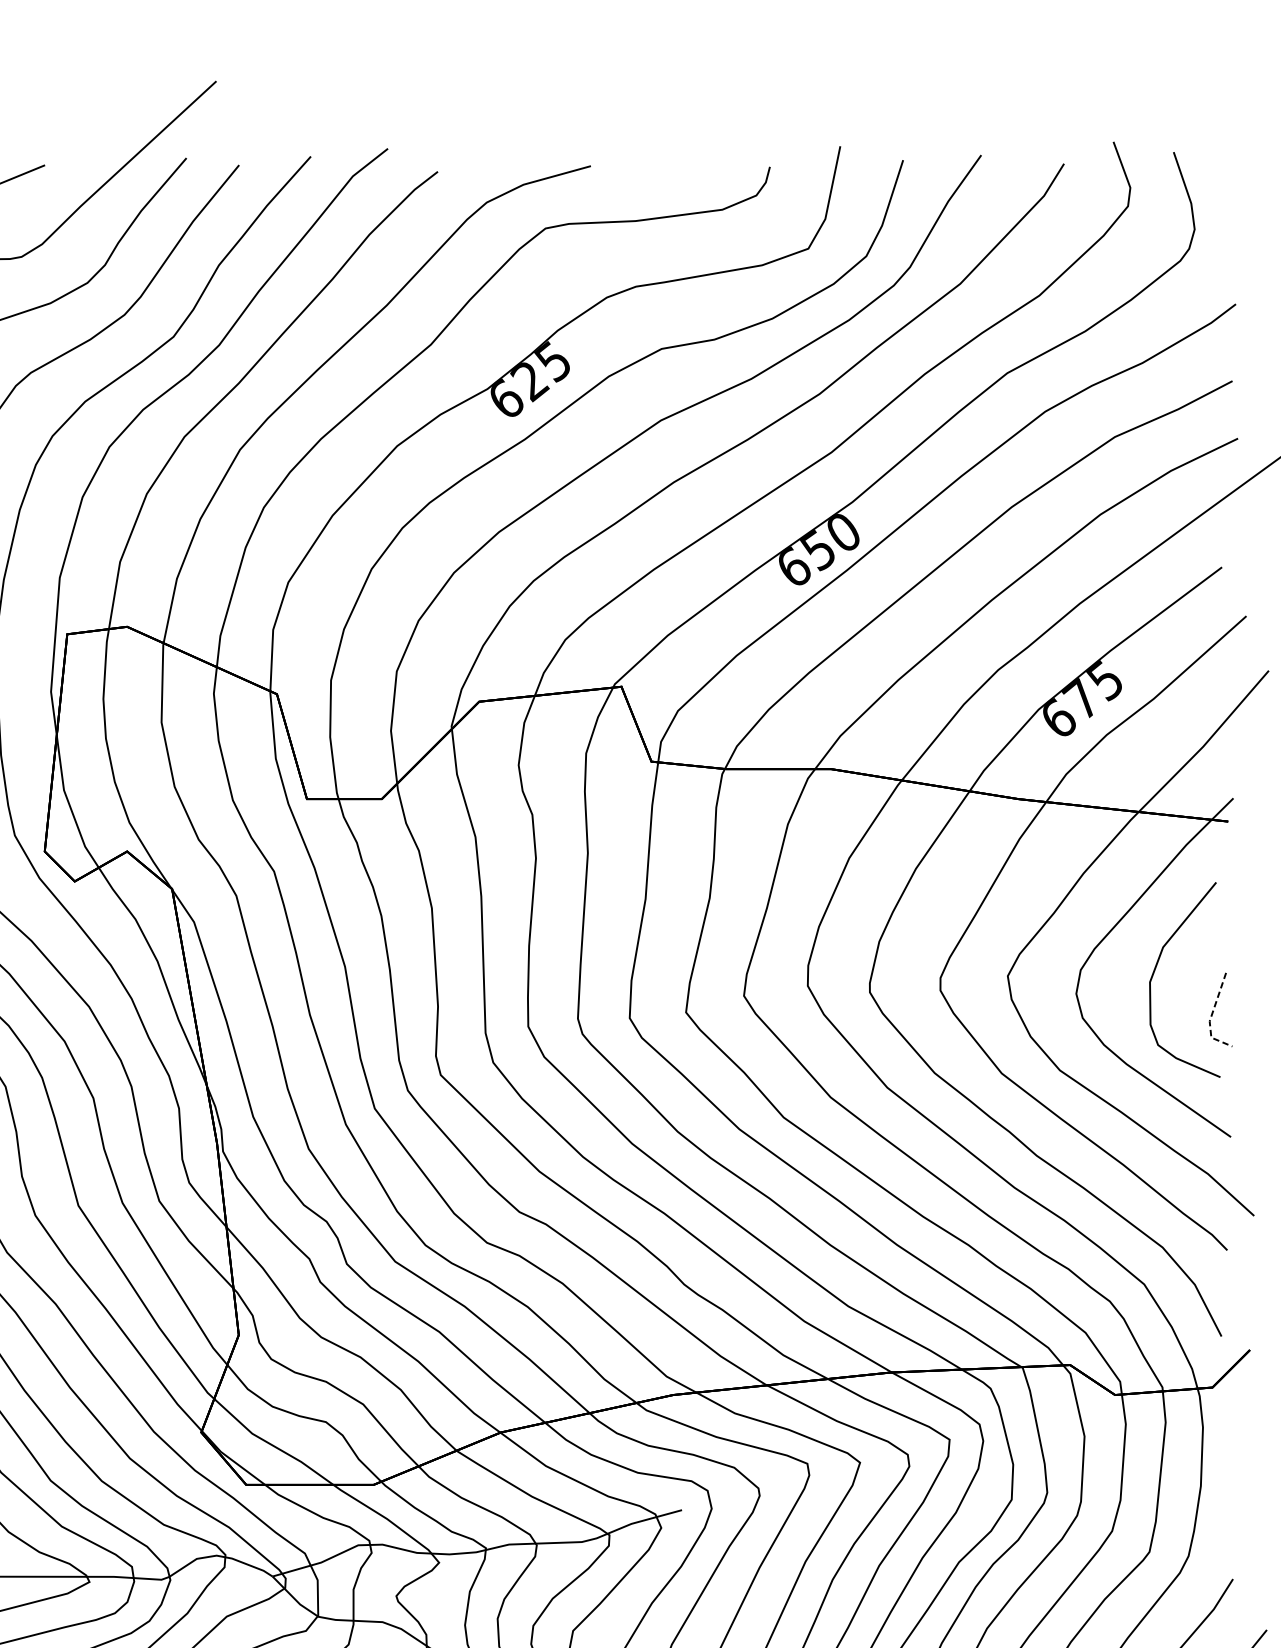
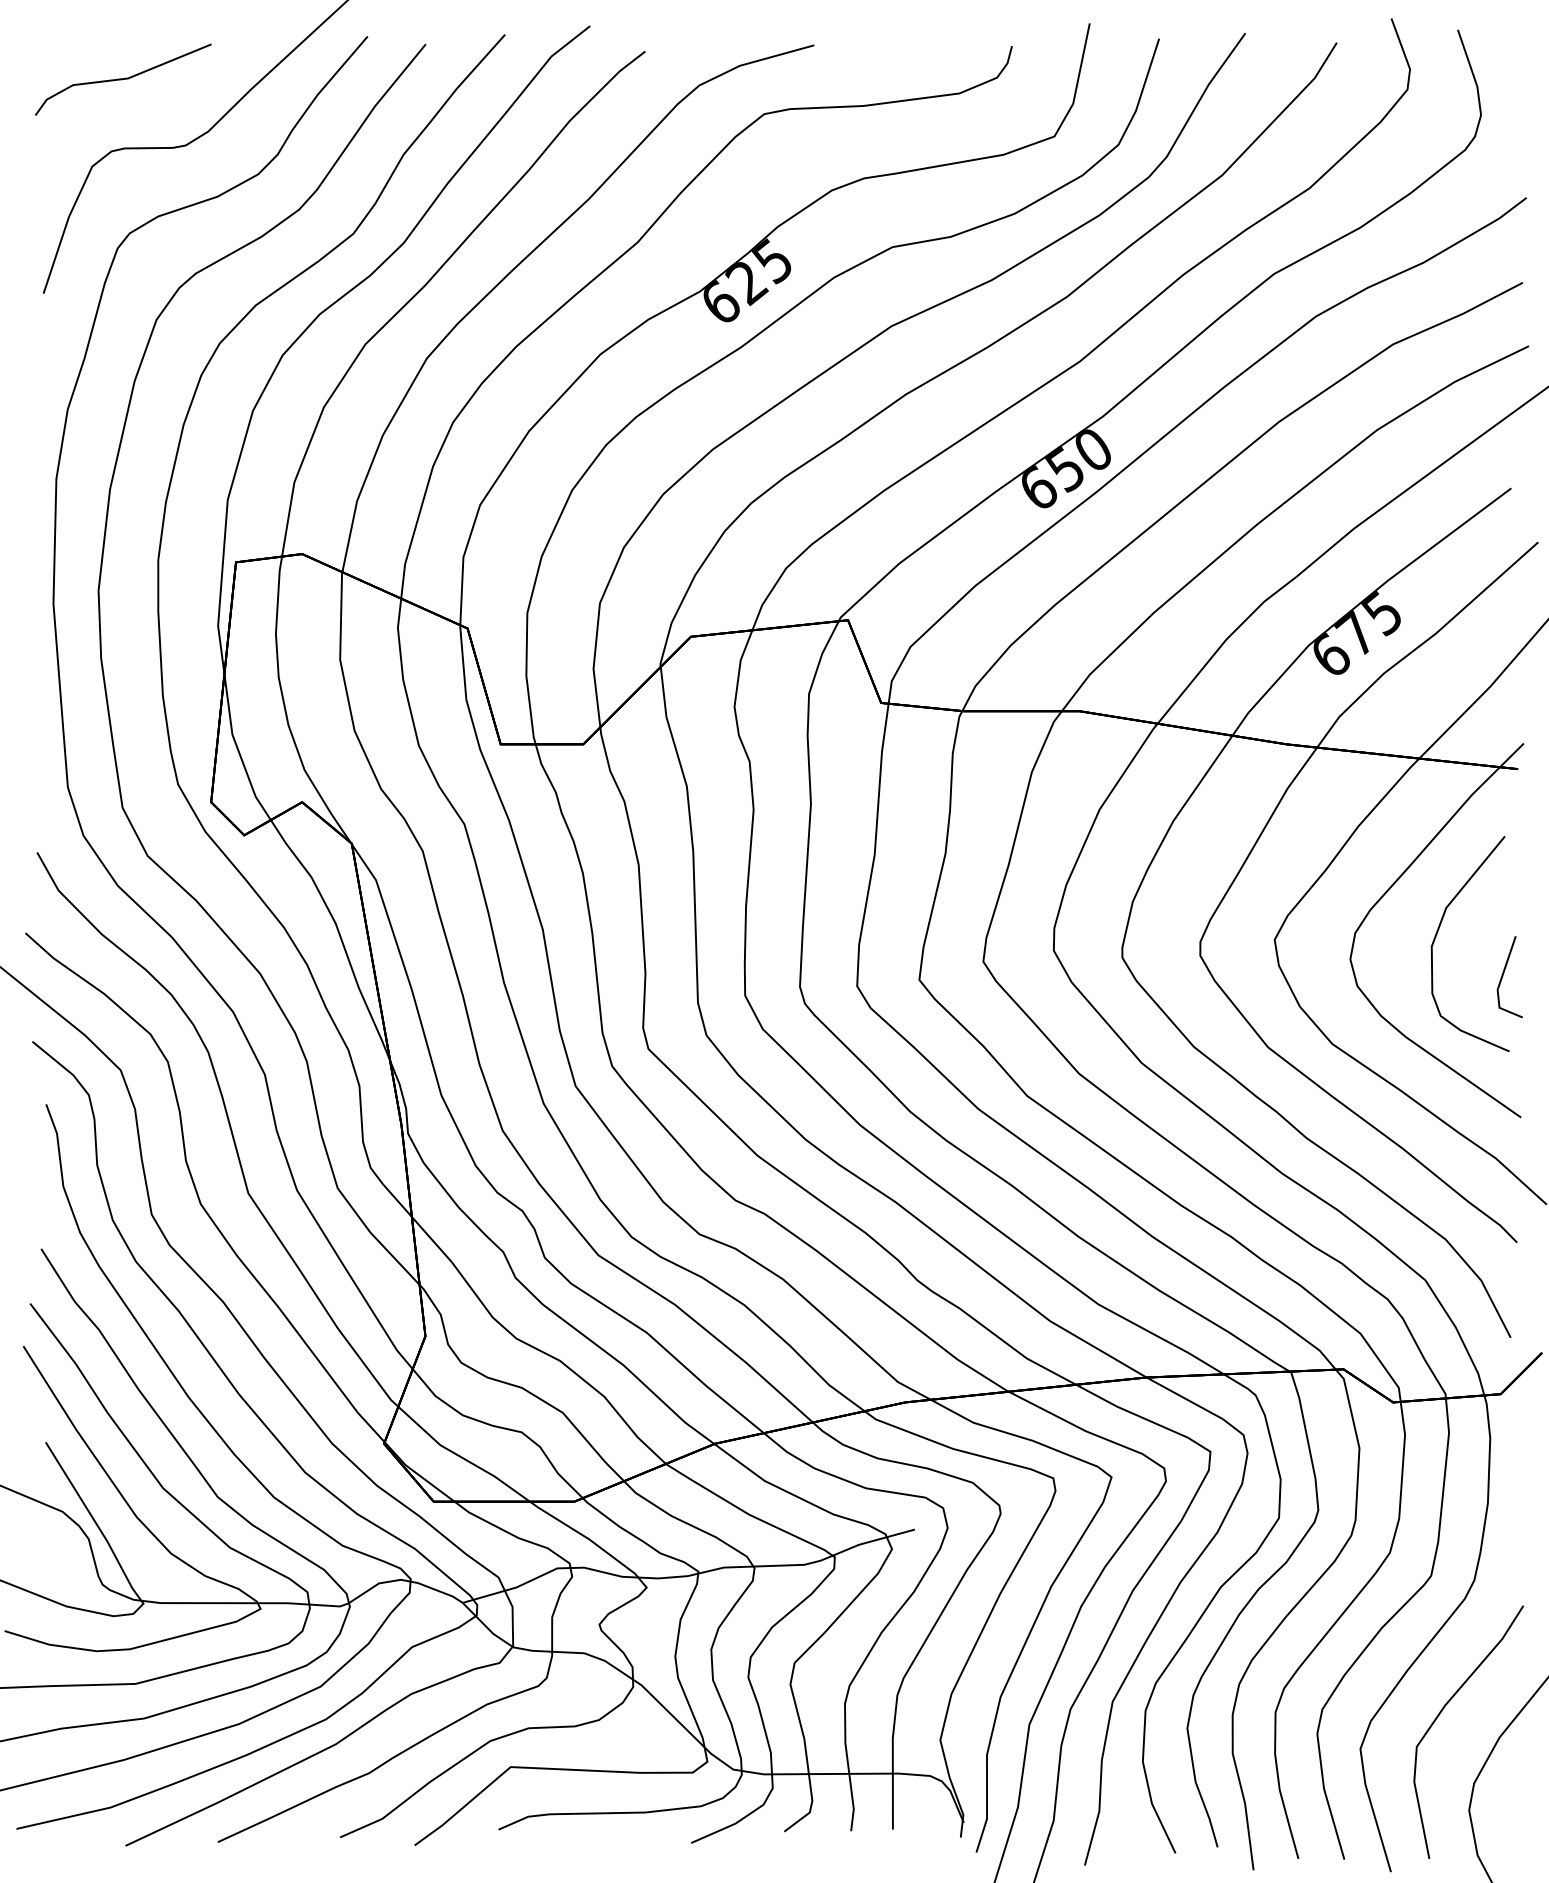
line: (1211, 1017) -> (1499, 985), dashed -> solid

